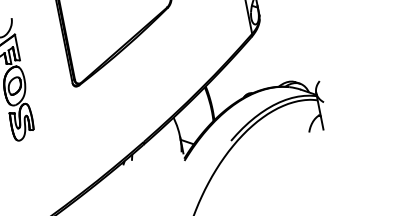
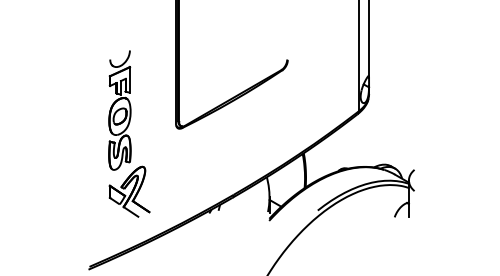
part: (39, 159) -> (129, 191), added

